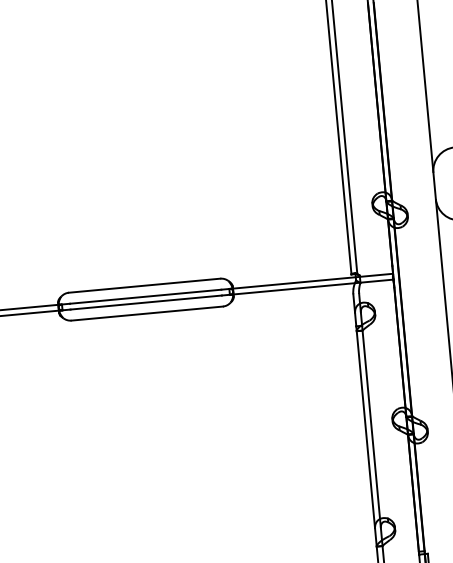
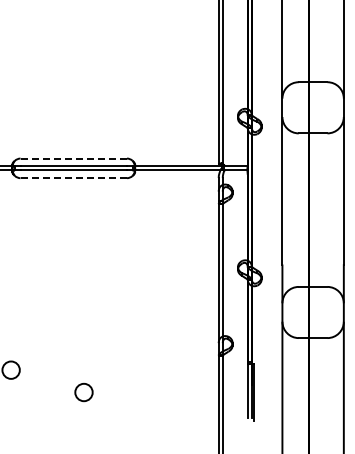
line: (145, 285) -> (74, 158), solid -> dashed
line: (146, 314) -> (73, 178), solid -> dashed

